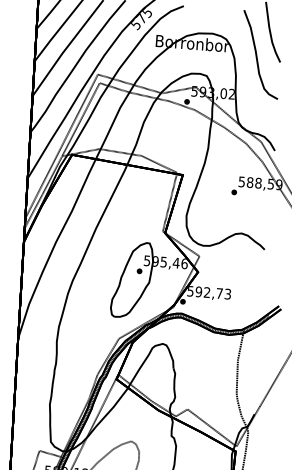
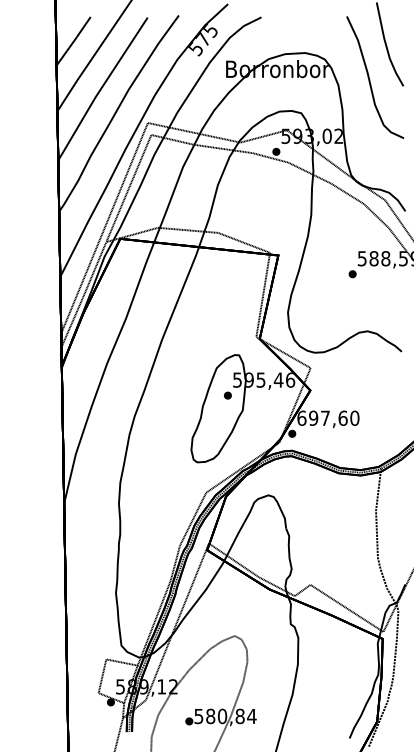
text: (209, 292) -> (328, 417), 592,73 -> 697,60

